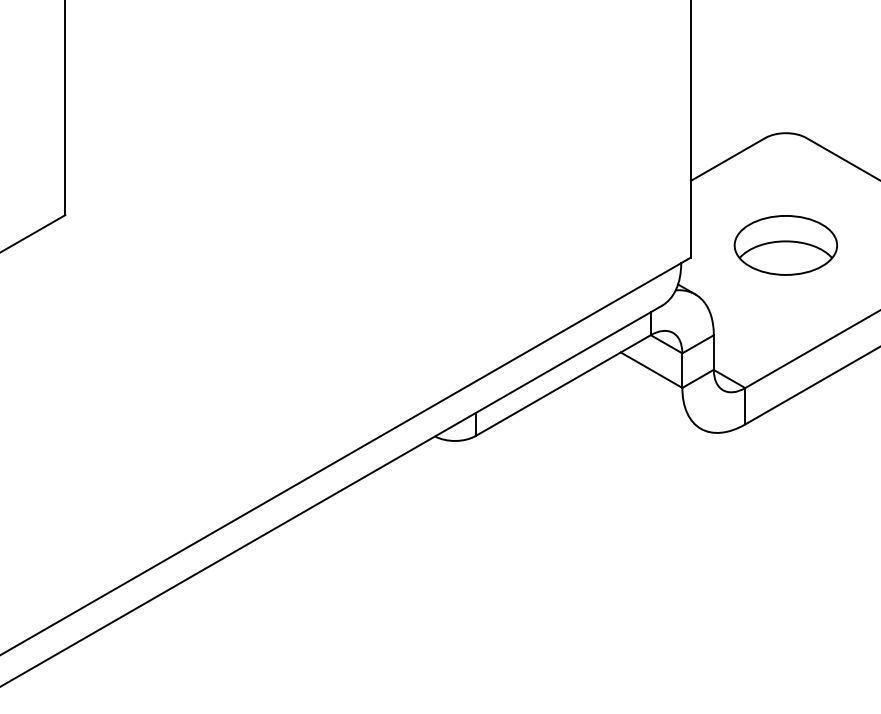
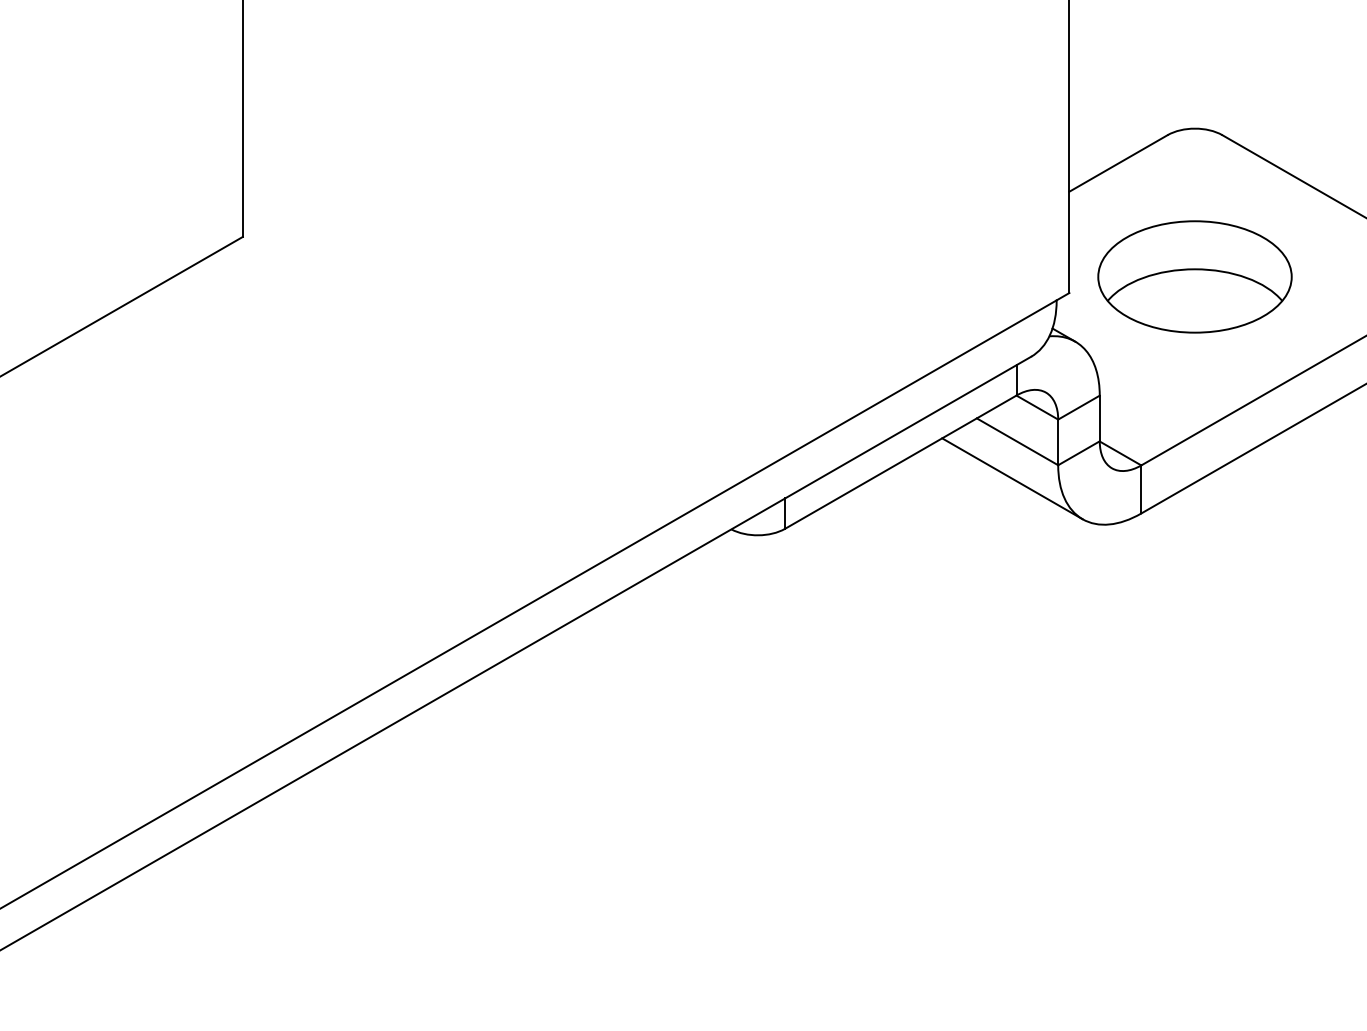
part: (785, 245) -> (1194, 276), size x1.43
line: (647, 397) -> (1012, 478), added

